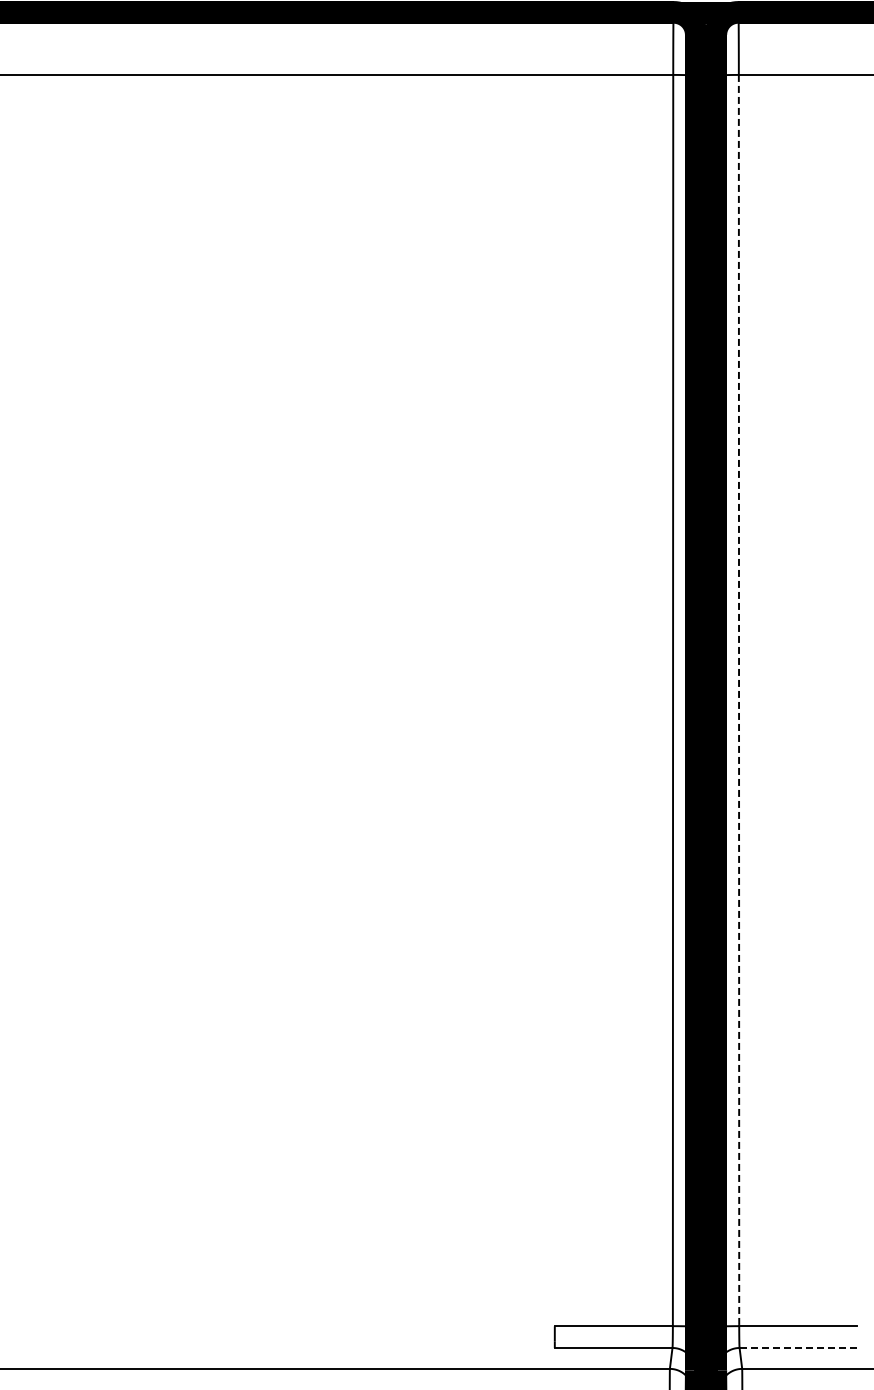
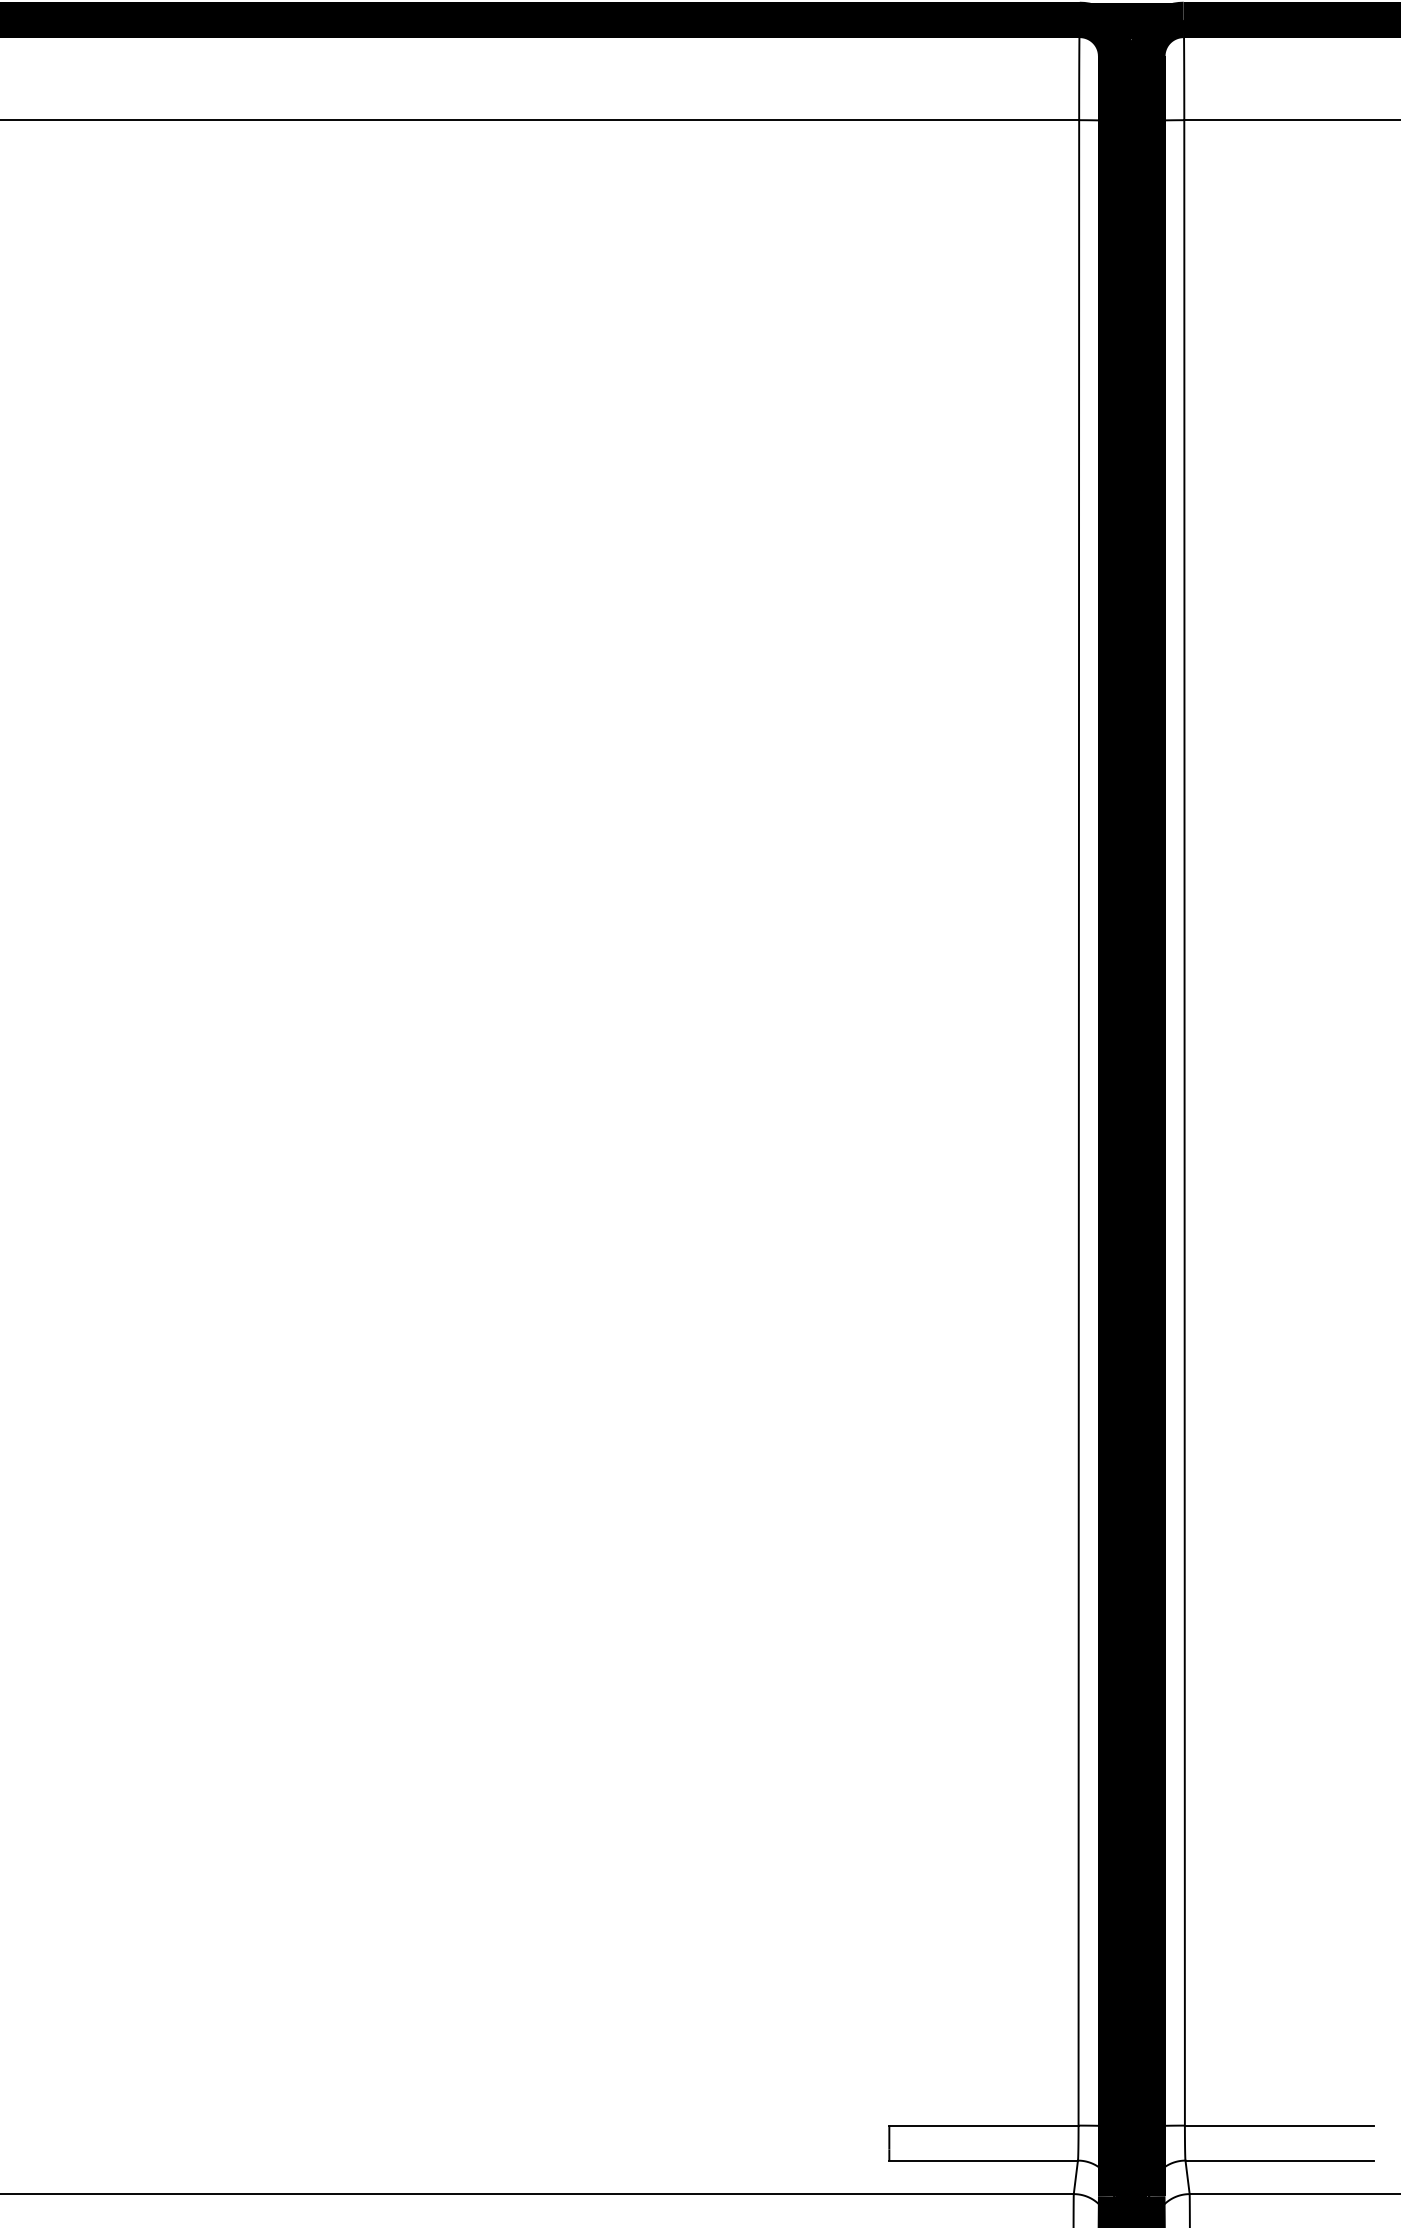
line: (739, 700) -> (1185, 1122), dashed -> solid
line: (798, 1347) -> (1279, 2159), dashed -> solid

